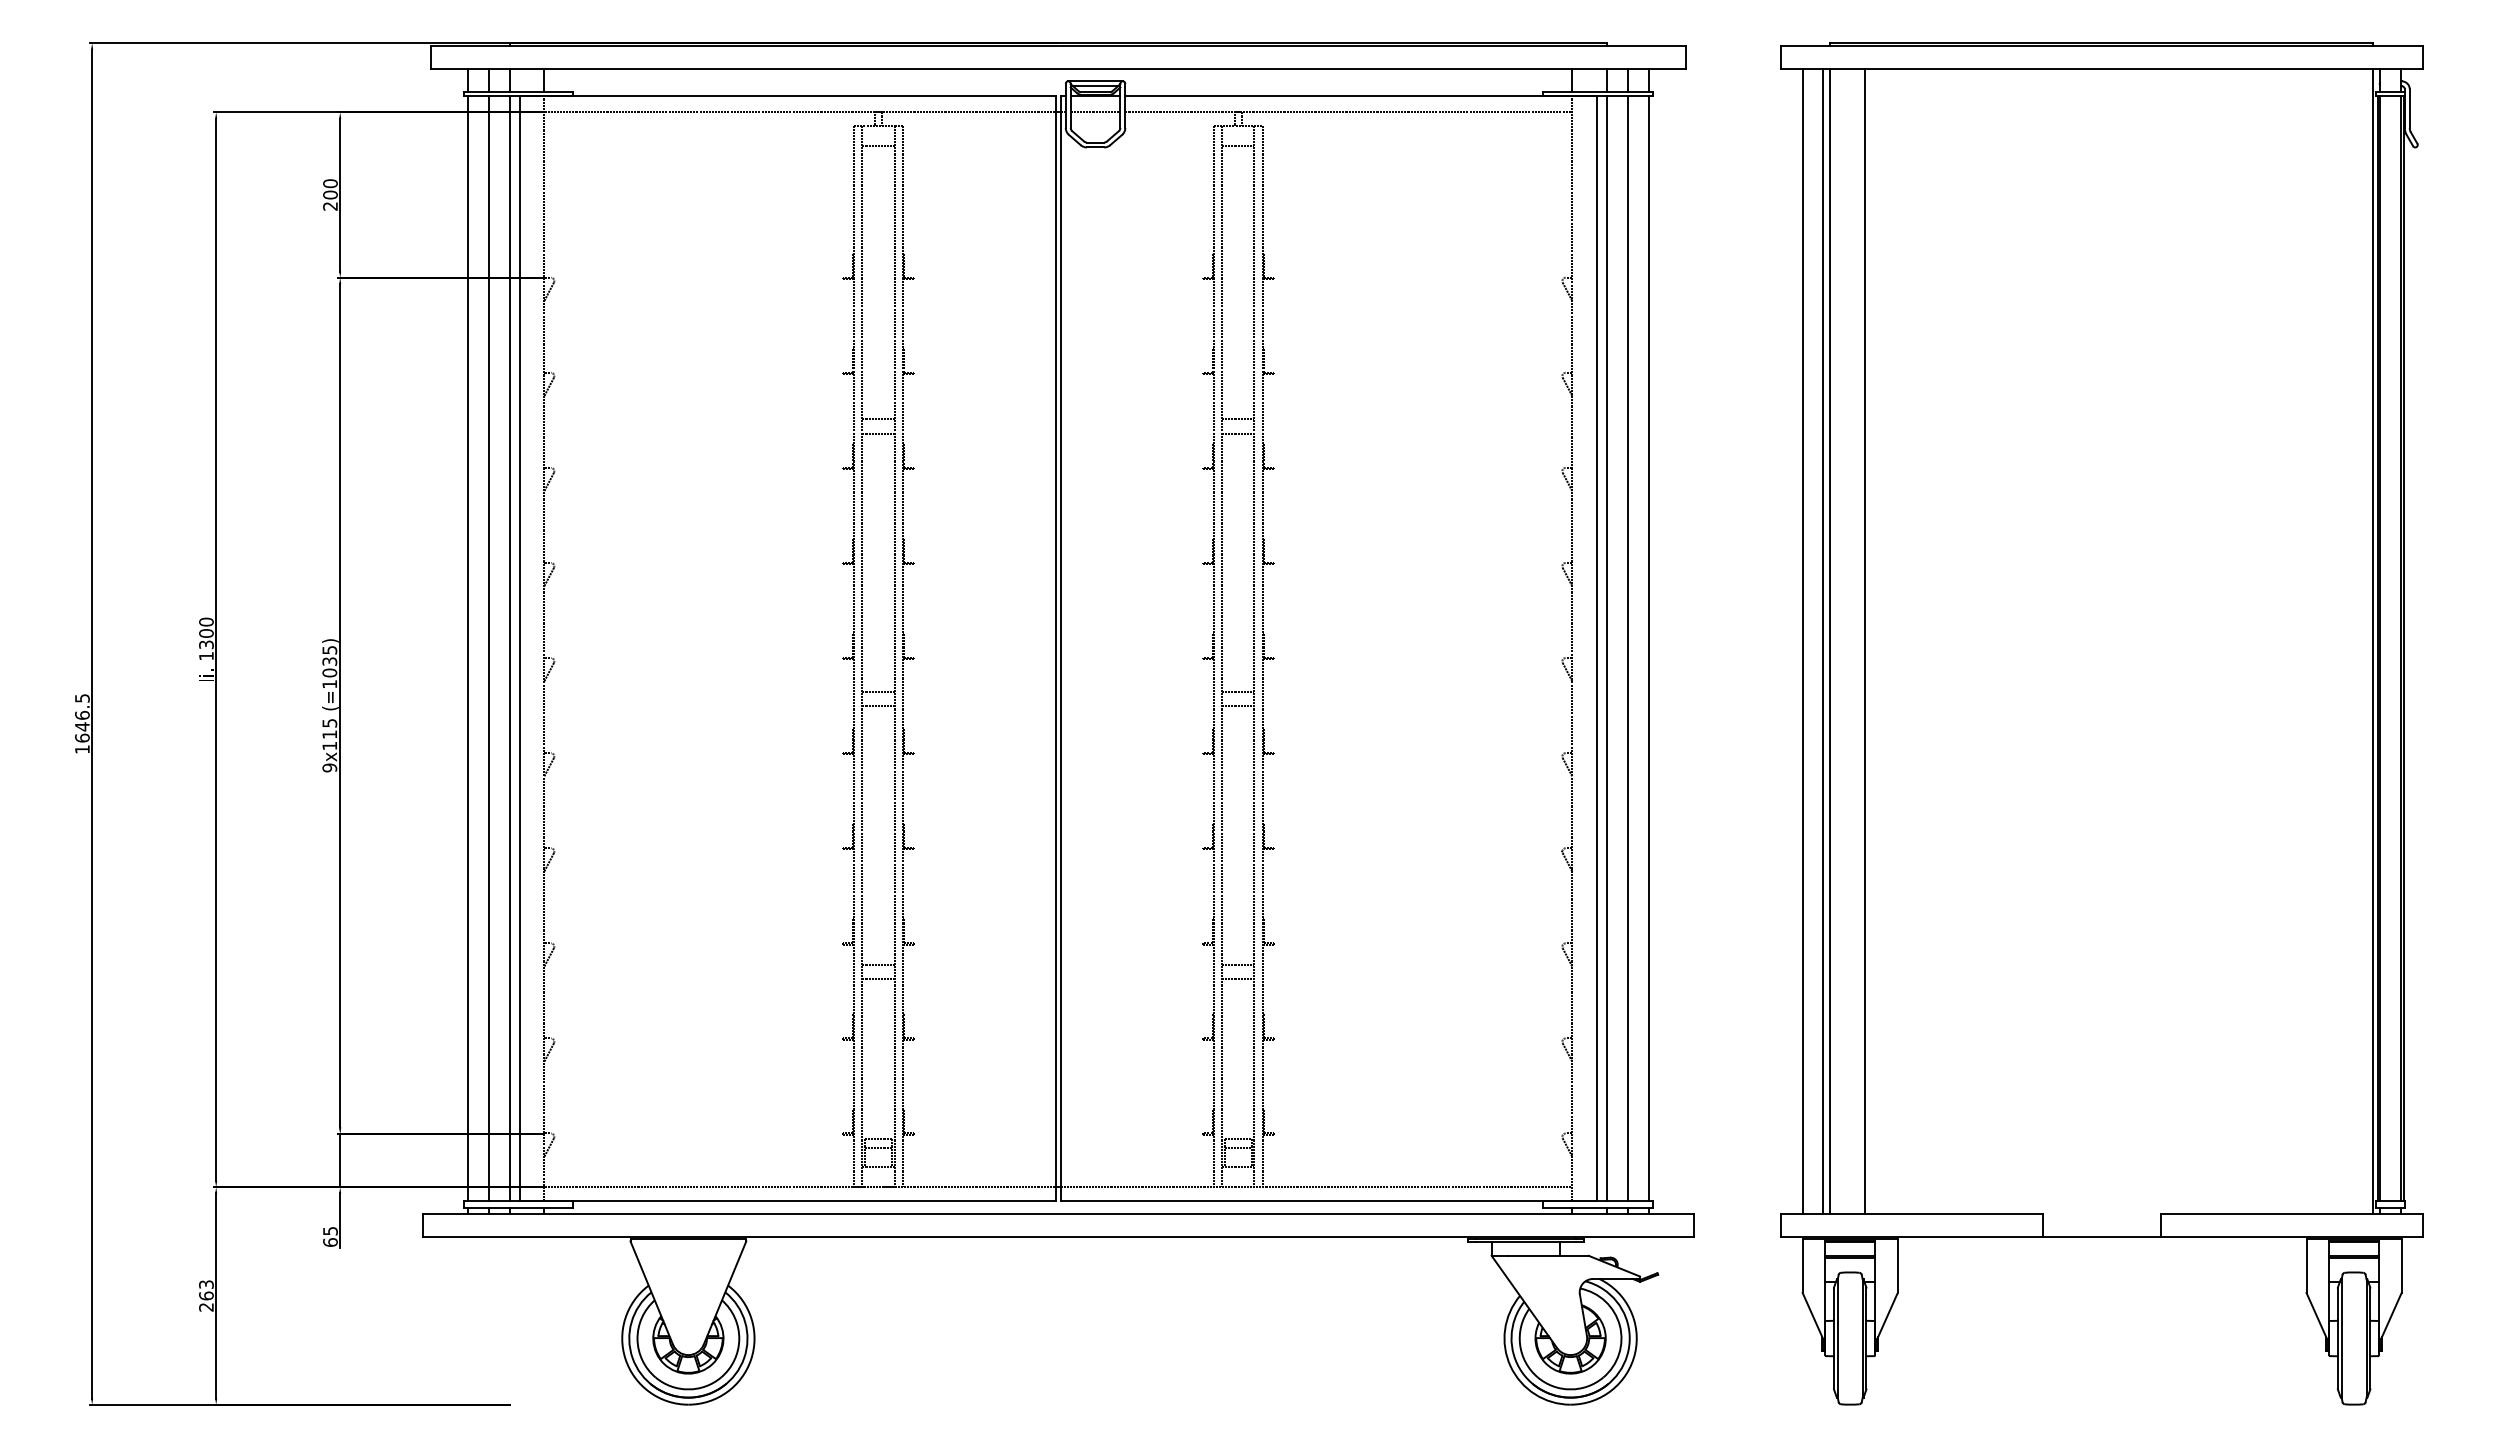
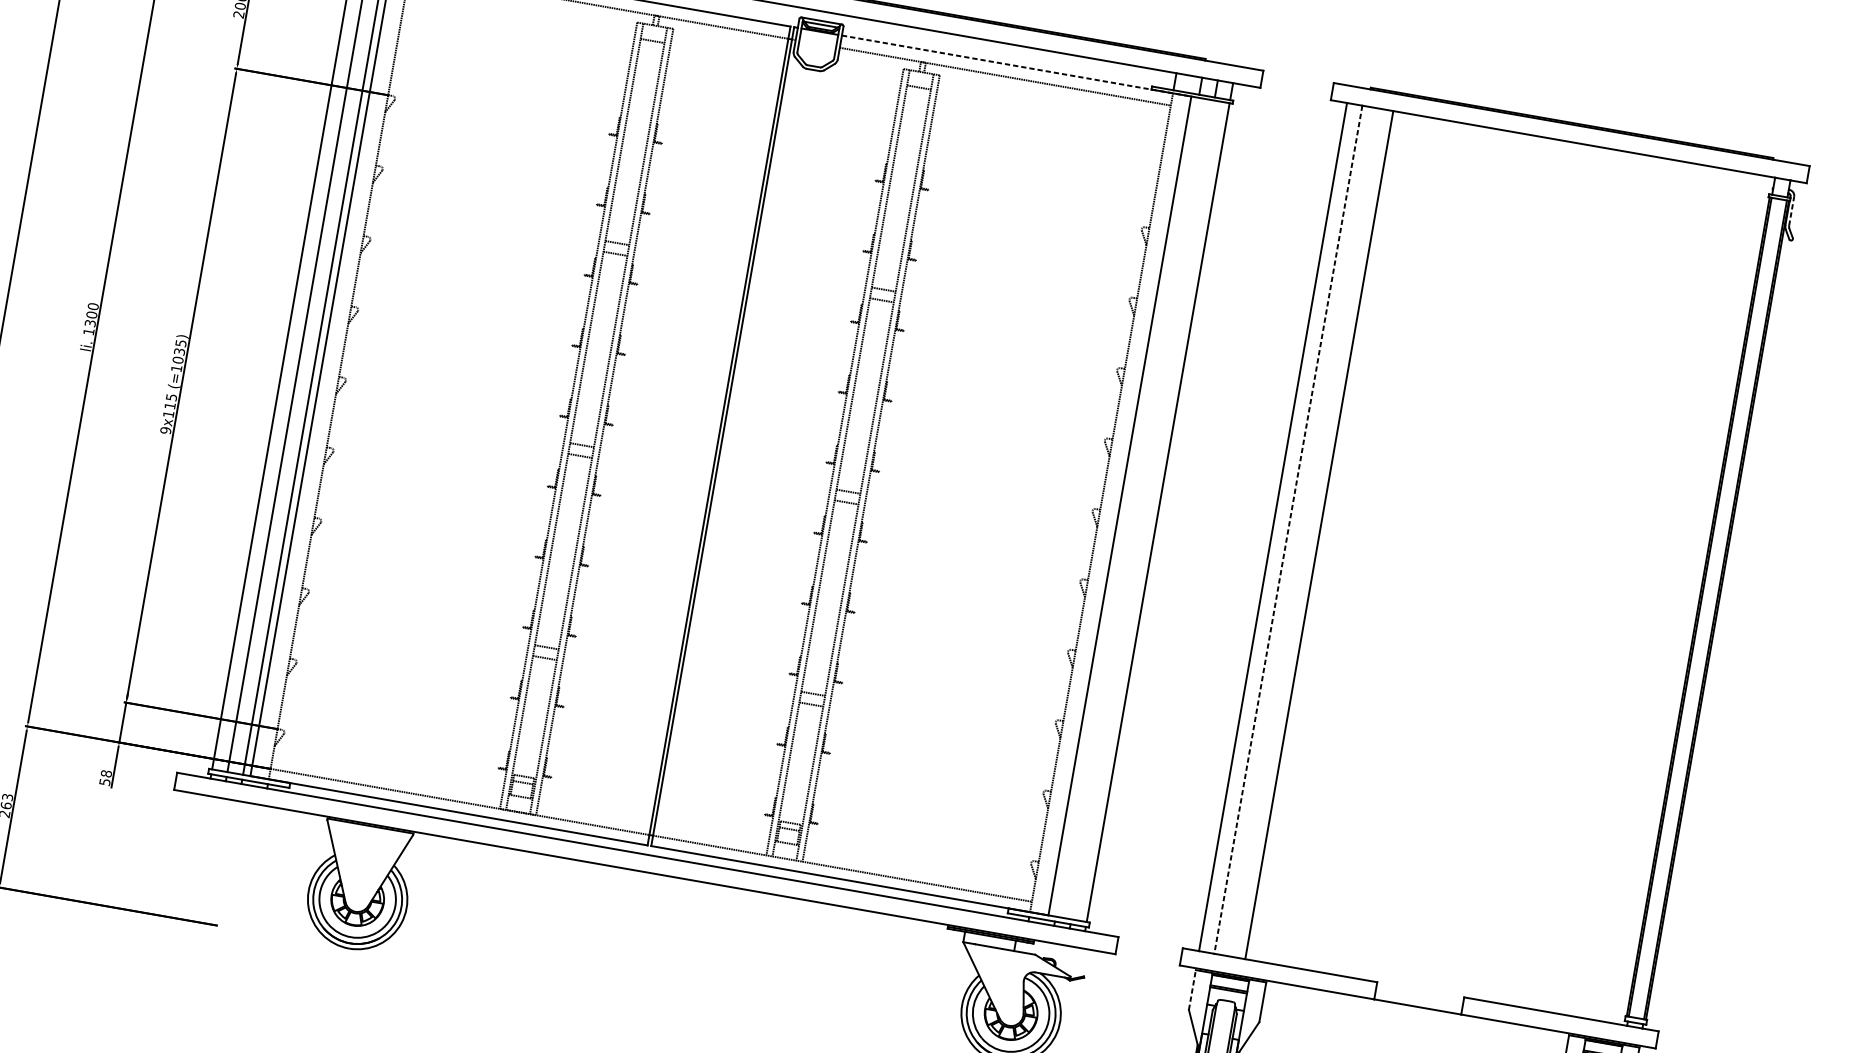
line: (1361, 95) -> (1016, 65), solid -> dashed
line: (2409, 108) -> (1791, 210), solid -> dashed
line: (1095, 112) -> (817, 44), removed
line: (1830, 640) -> (1293, 530), removed
line: (2373, 640) -> (1696, 600), removed
line: (1823, 641) -> (1288, 530), solid -> dashed
line: (1606, 648) -> (1126, 507), removed
line: (1628, 648) -> (1143, 509), removed
text: (330, 1236) -> (105, 777), 65 -> 58
line: (1802, 1266) -> (1192, 990), solid -> dashed

